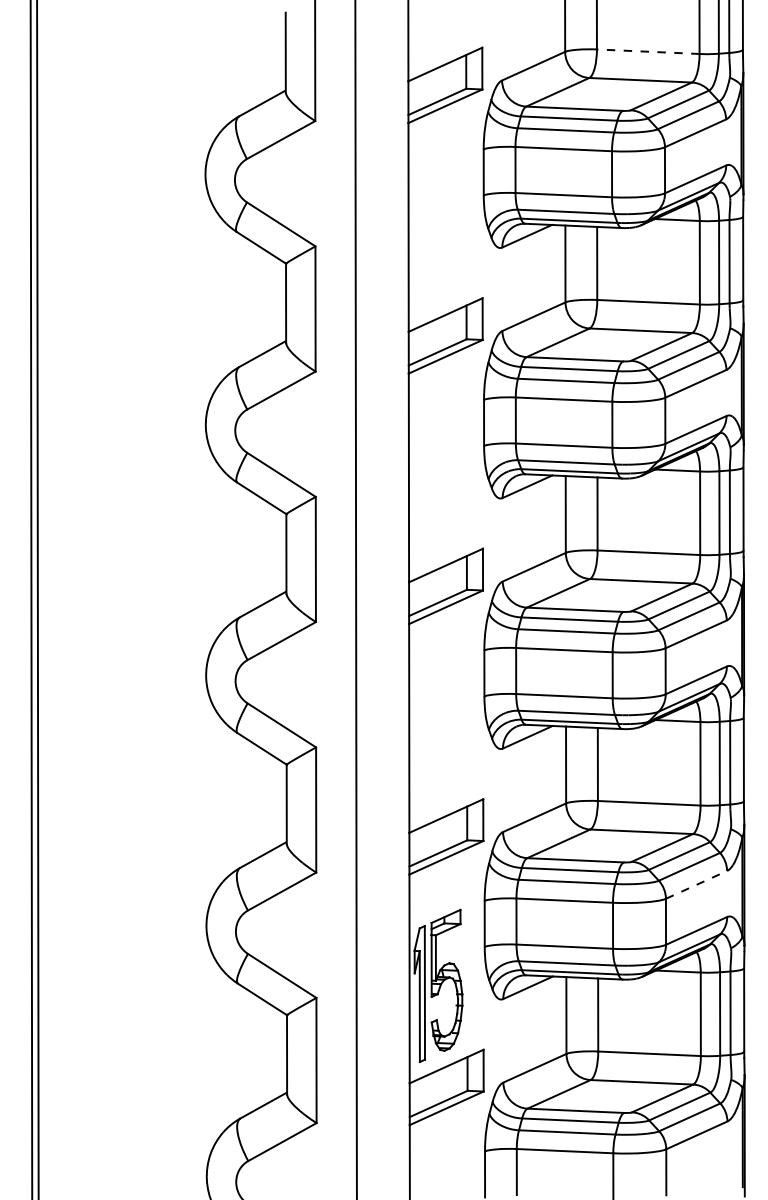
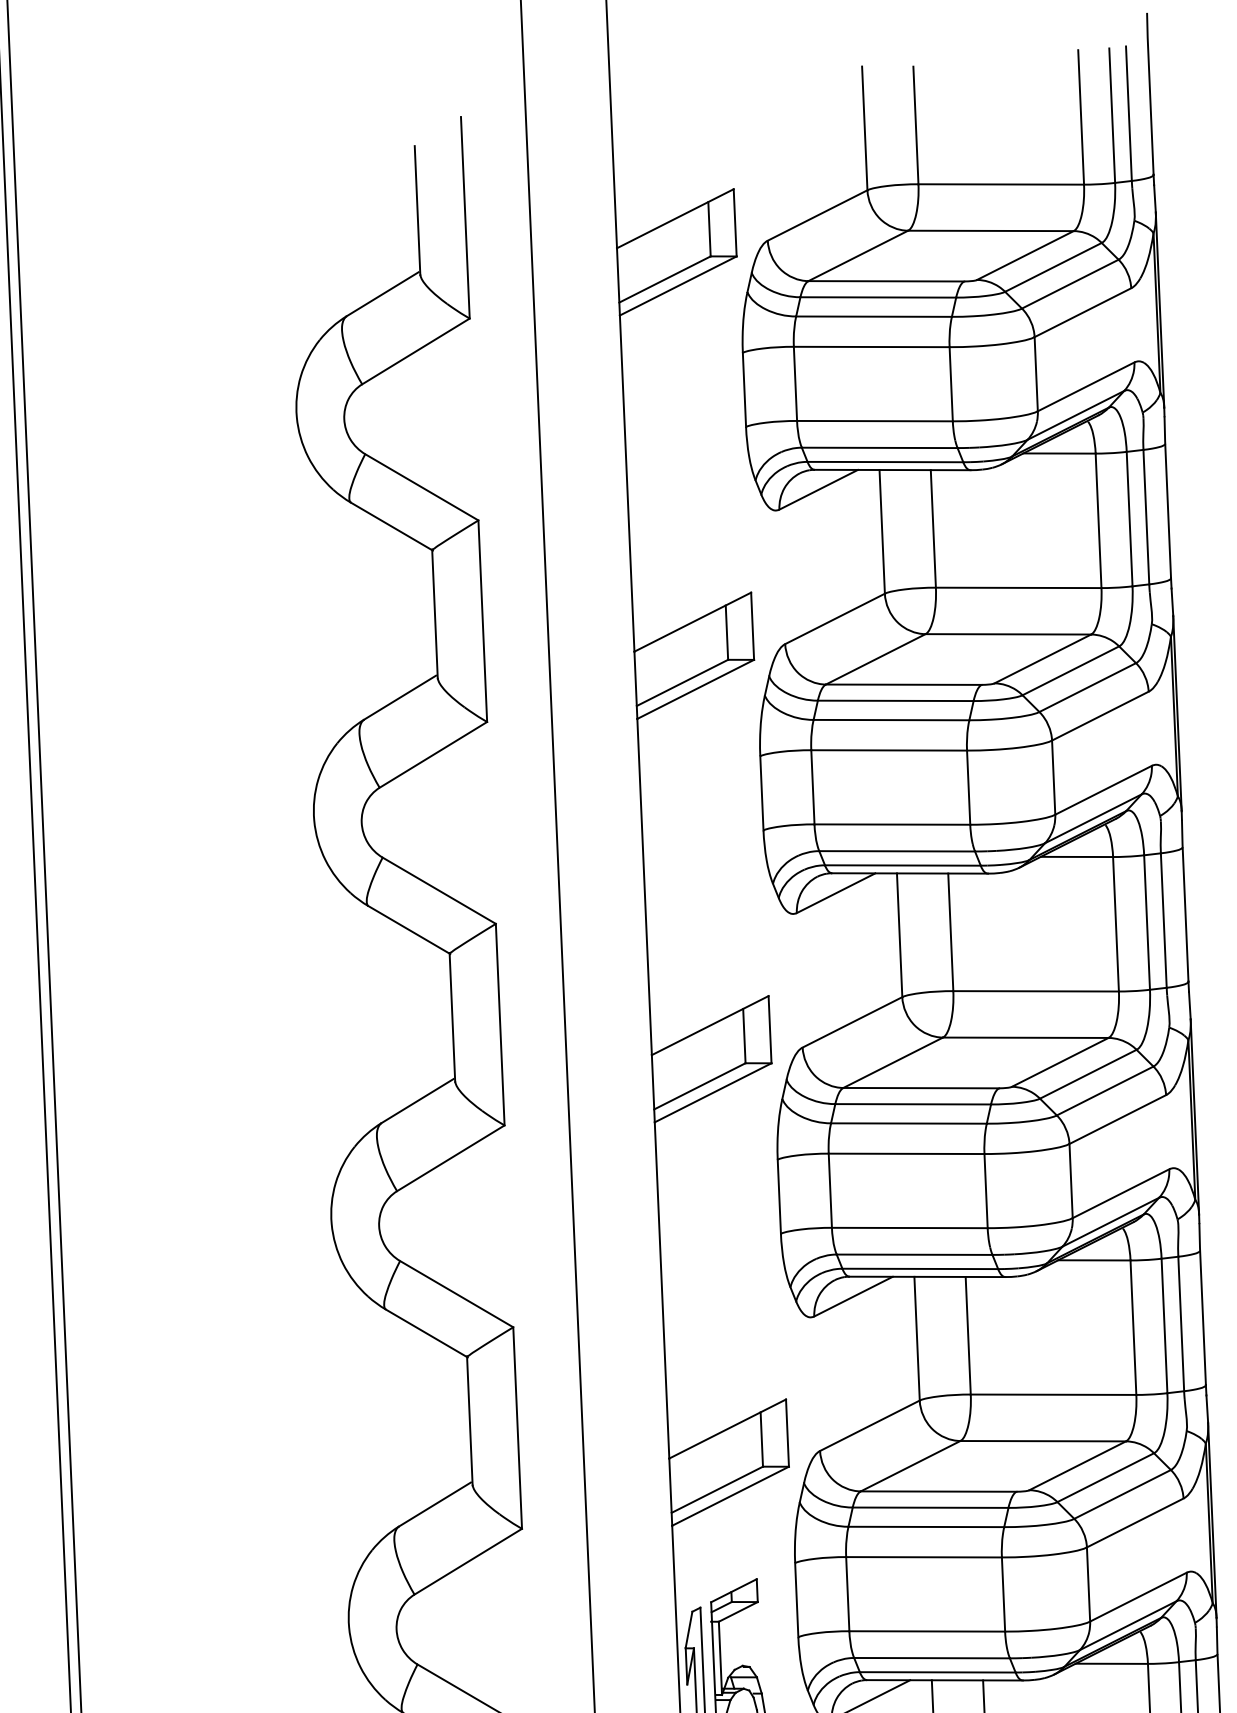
line: (647, 51) -> (1000, 184), dashed -> solid
line: (696, 884) -> (1135, 1522), dashed -> solid

